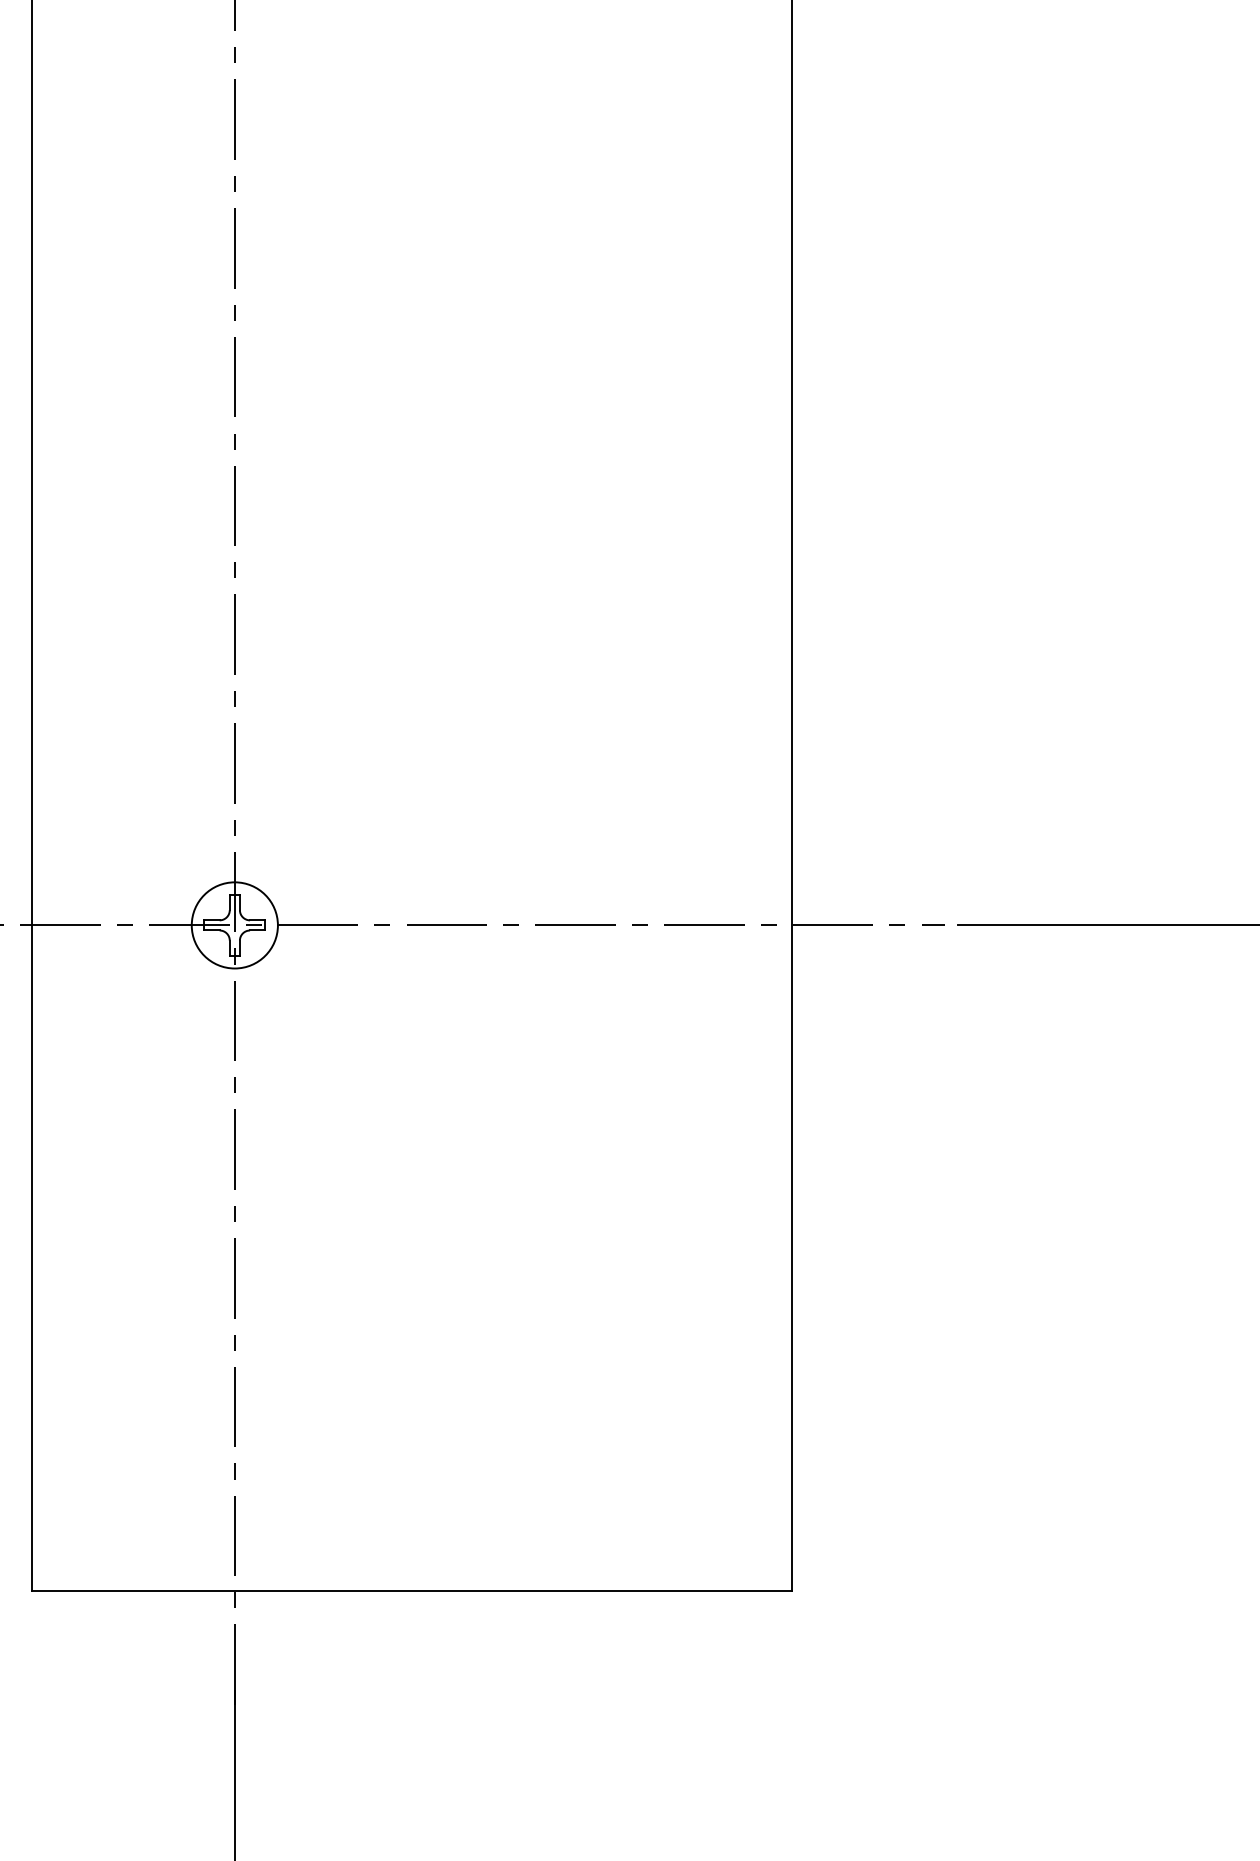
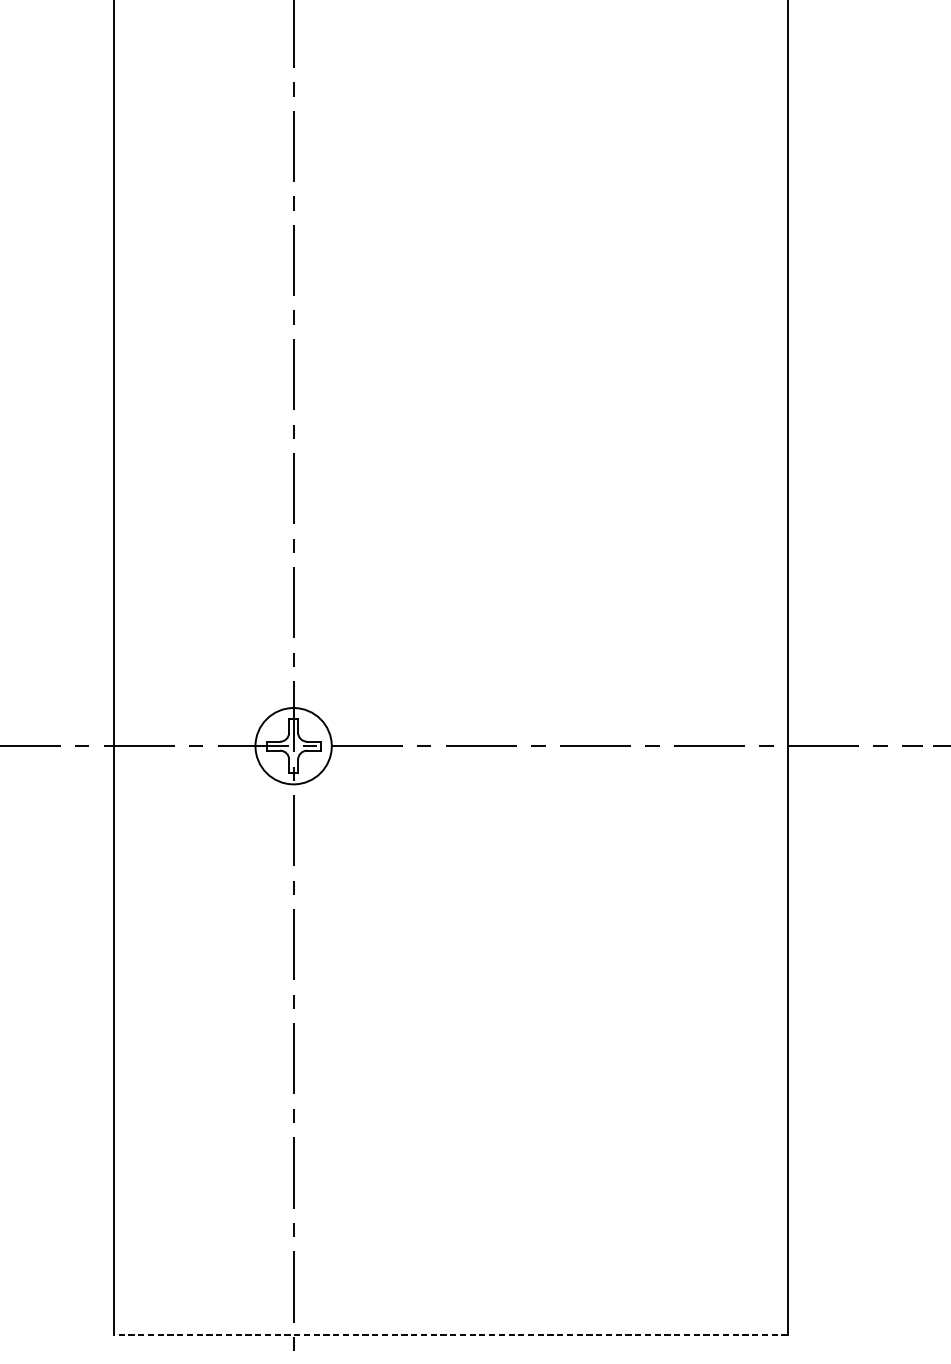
line: (411, 1590) -> (450, 1335), solid -> dashed

